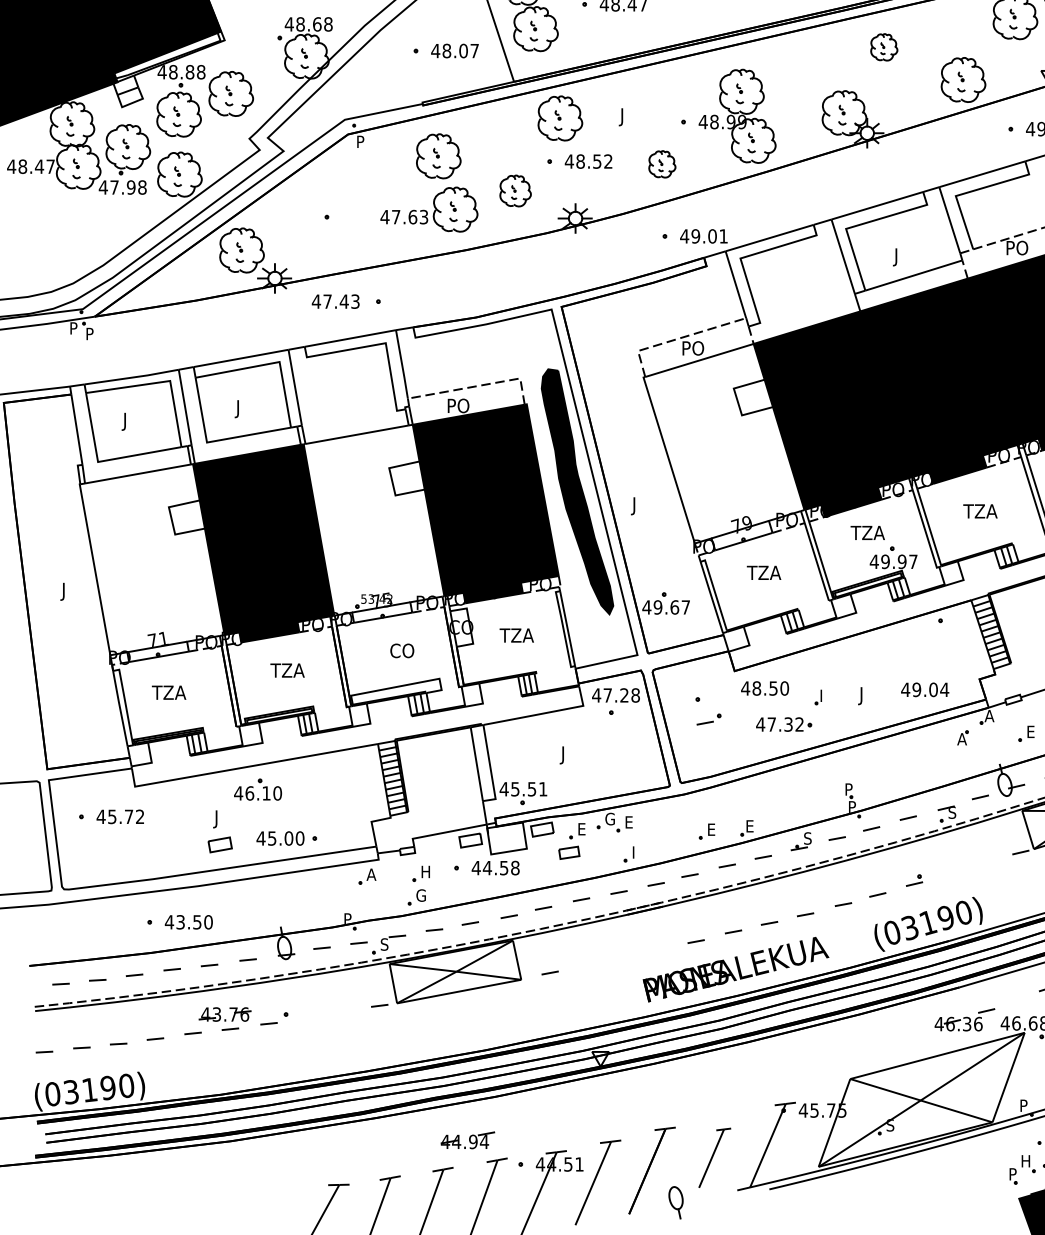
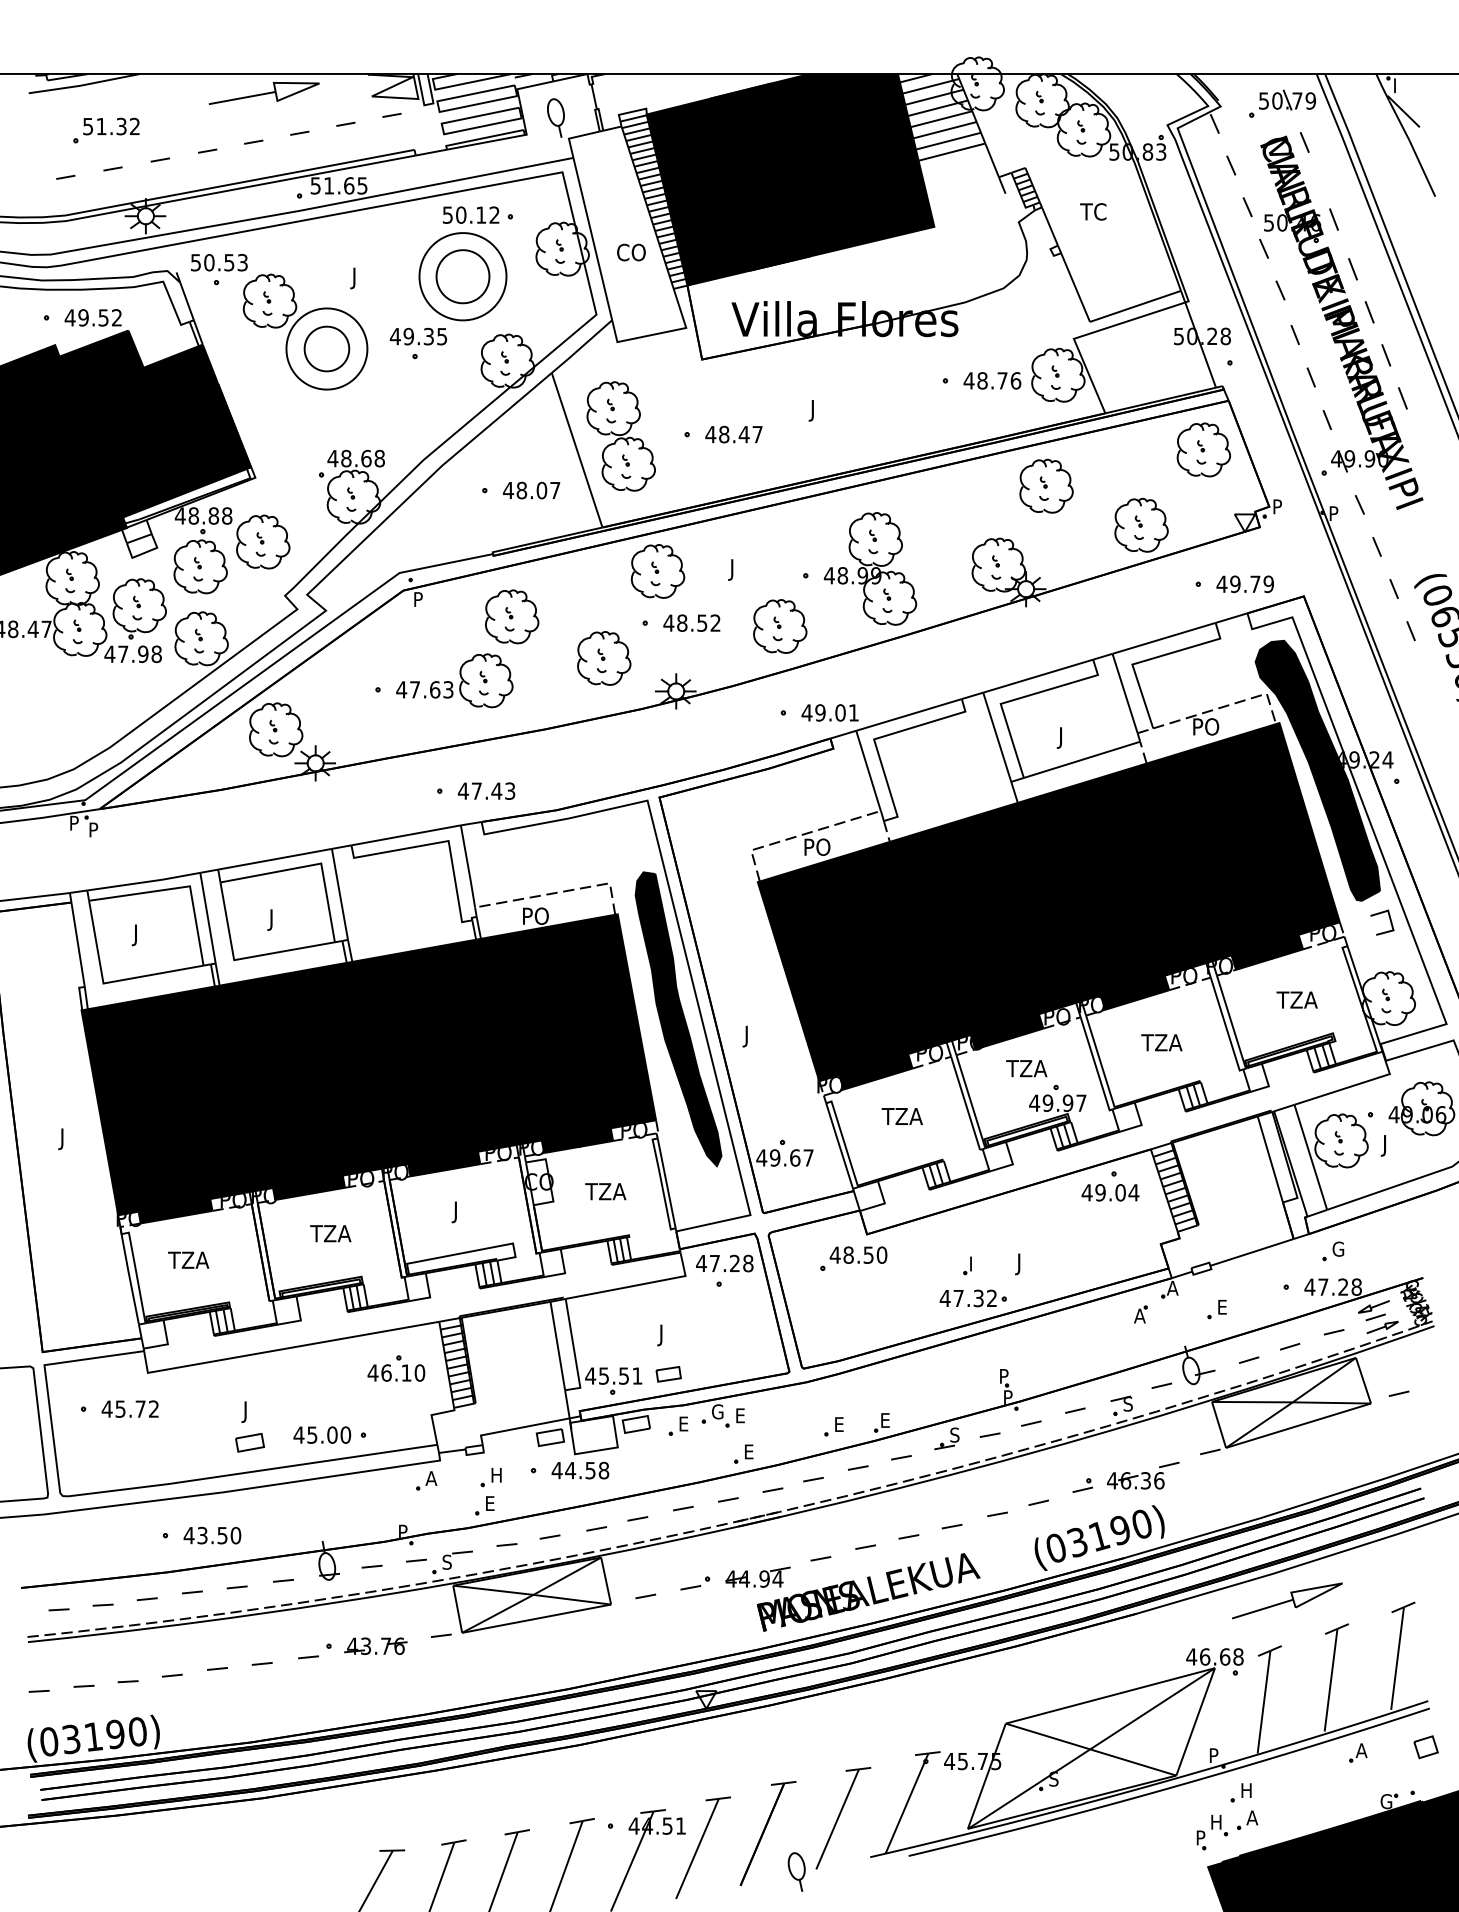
part: (884, 46) -> (1046, 485), size x1.67
part: (662, 164) -> (780, 626), size x1.67
part: (515, 191) -> (604, 658), size x1.43
part: (429, 209) -> (454, 680), moved
text: (335, 301) -> (486, 790), moved
fill: (723, 446) -> (853, 965), added
fill: (374, 523) -> (434, 1057), added
fill: (152, 562) -> (168, 1104), added
text: (400, 652) -> (466, 1212), CO -> J
text: (765, 687) -> (858, 1254), moved
text: (925, 689) -> (1110, 1192), moved
part: (709, 719) -> (695, 1583), moved
part: (783, 724) -> (972, 1298), moved
part: (263, 788) -> (402, 1367), moved
text: (636, 852) -> (749, 1451), I -> E
part: (569, 853) -> (668, 1374), moved
text: (420, 895) -> (490, 1503), G -> E
part: (224, 1013) -> (375, 1645), moved
part: (965, 1019) -> (1143, 1475), moved
part: (467, 1139) -> (757, 1576), moved
part: (715, 1158) -> (843, 1818), size x1.43

